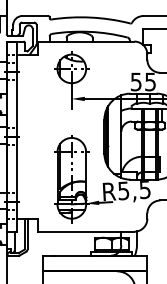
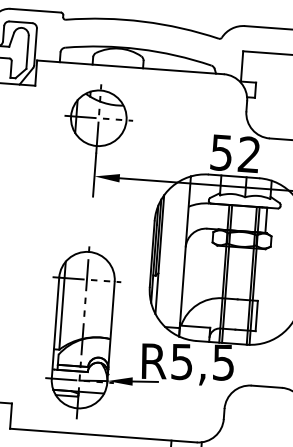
text: (150, 81) -> (249, 153), 55 -> 52

